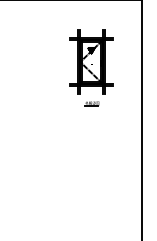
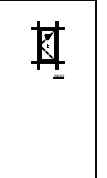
part: (91, 61) -> (47, 45), moved

